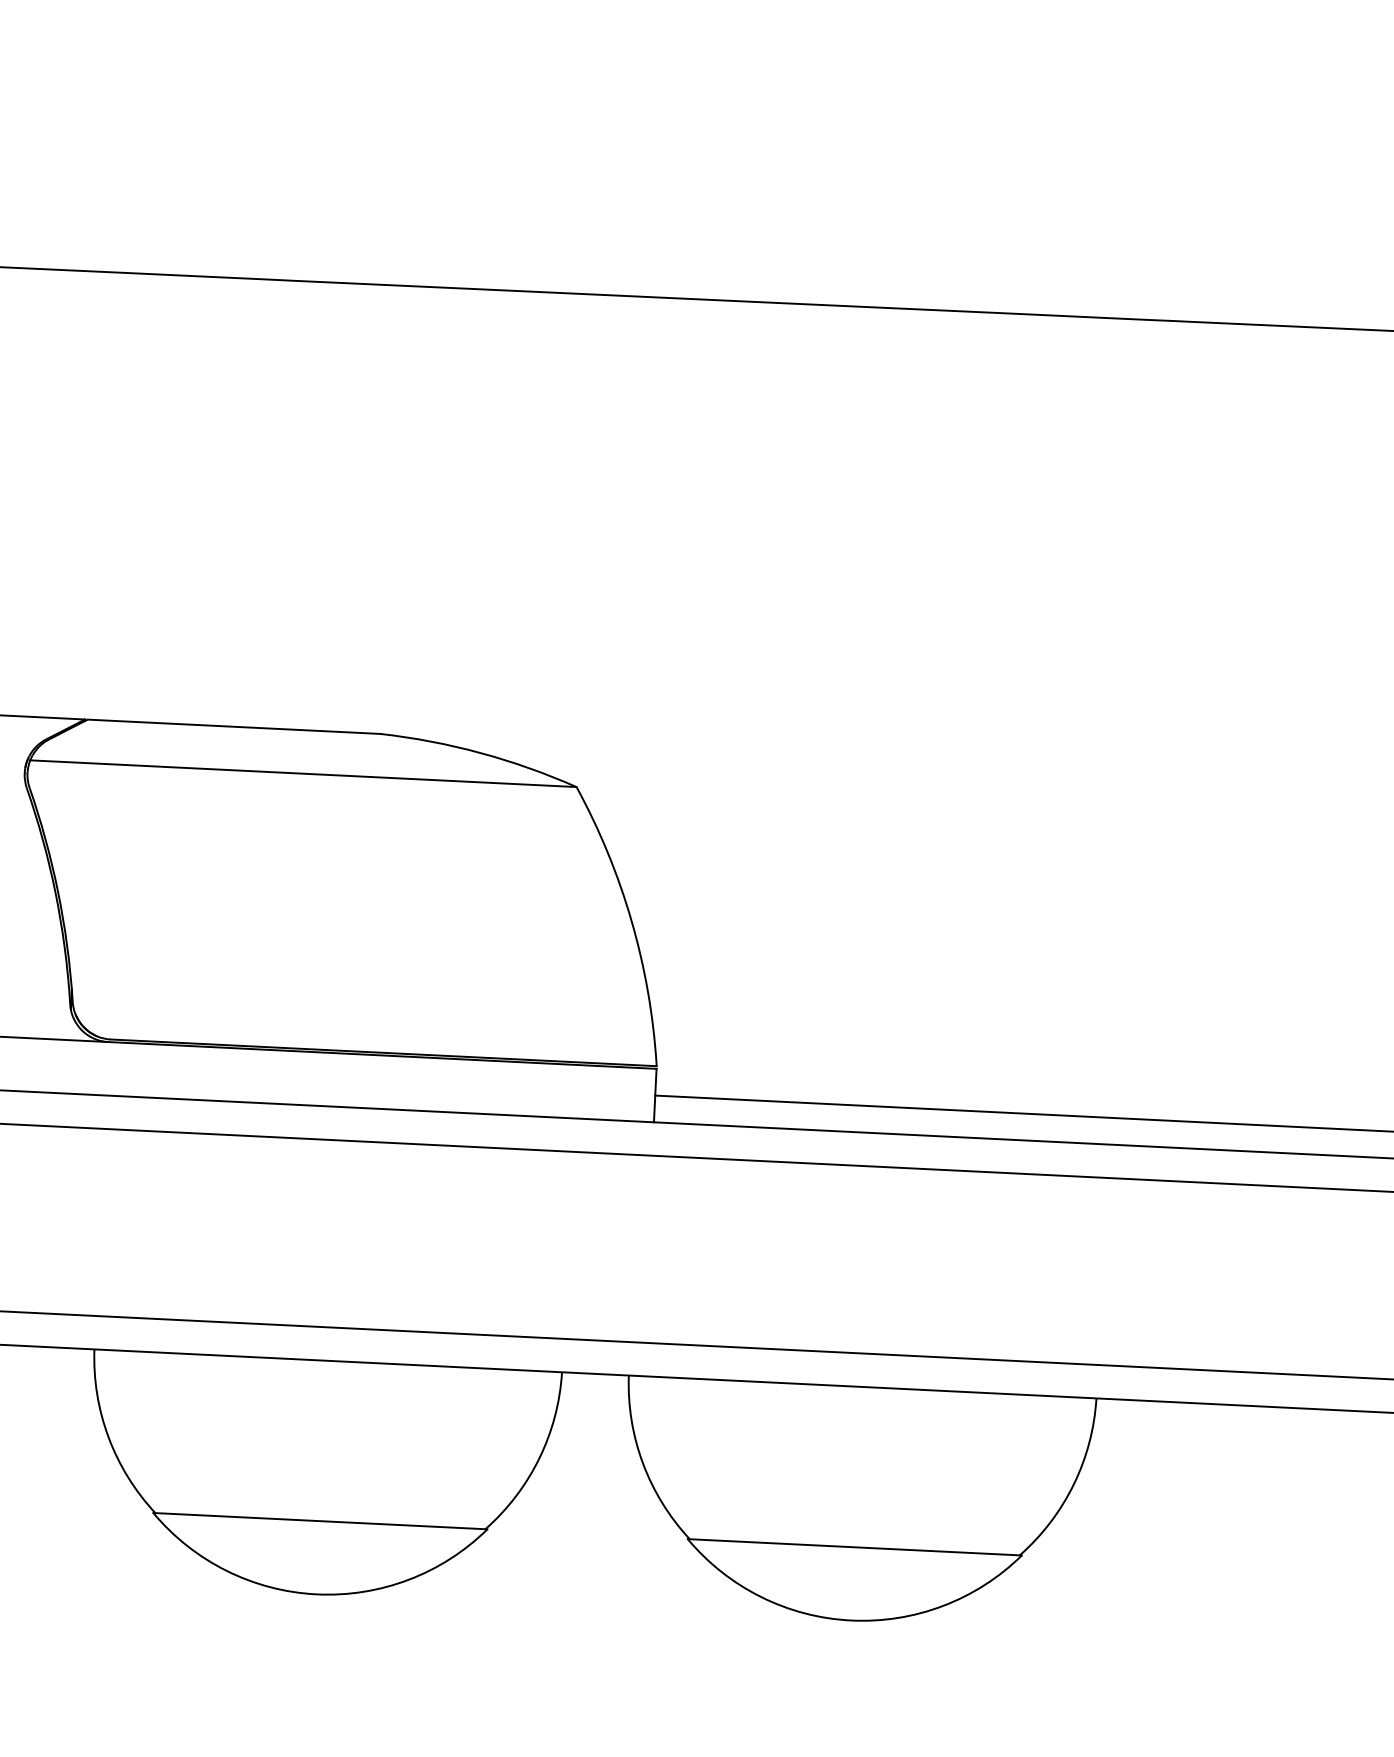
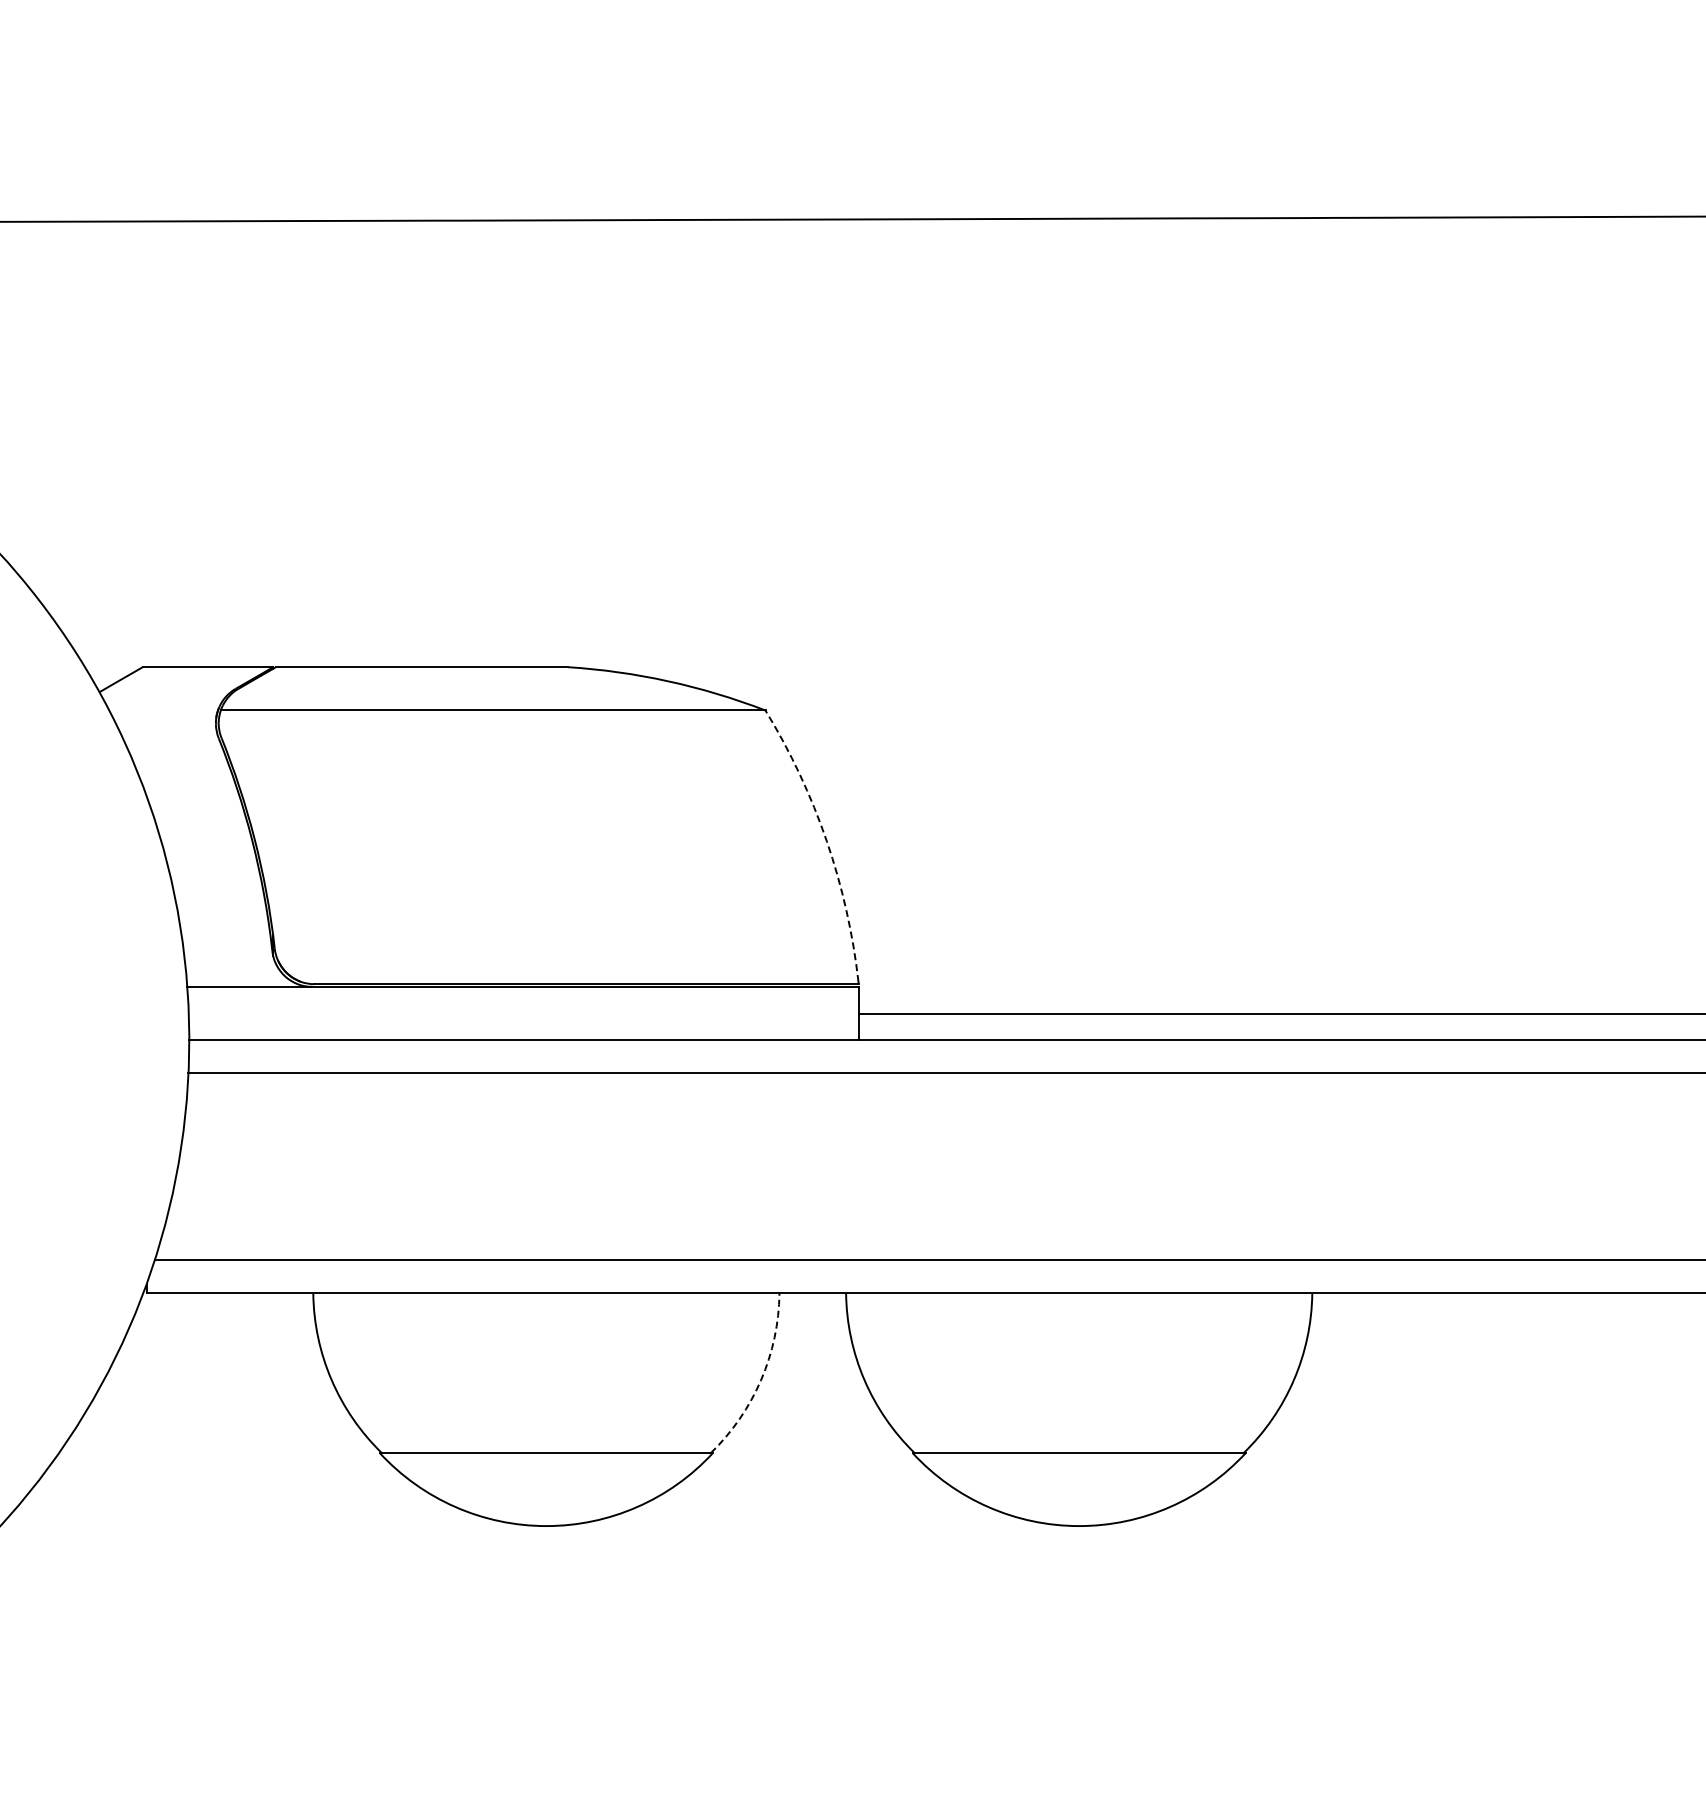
arc: (631, 921) -> (826, 841), solid -> dashed
arc: (539, 1458) -> (761, 1380), solid -> dashed

